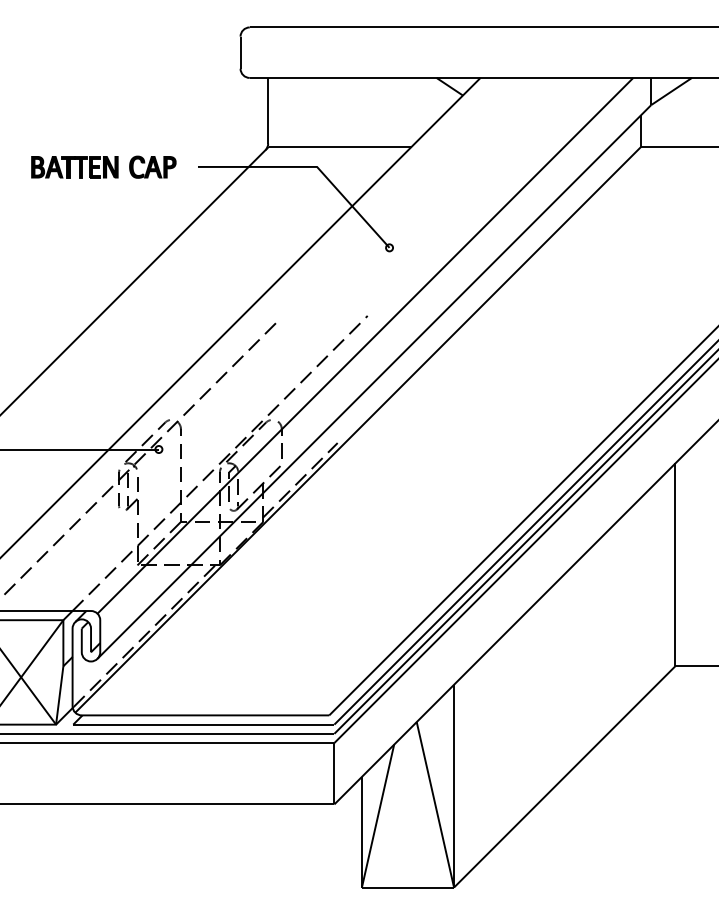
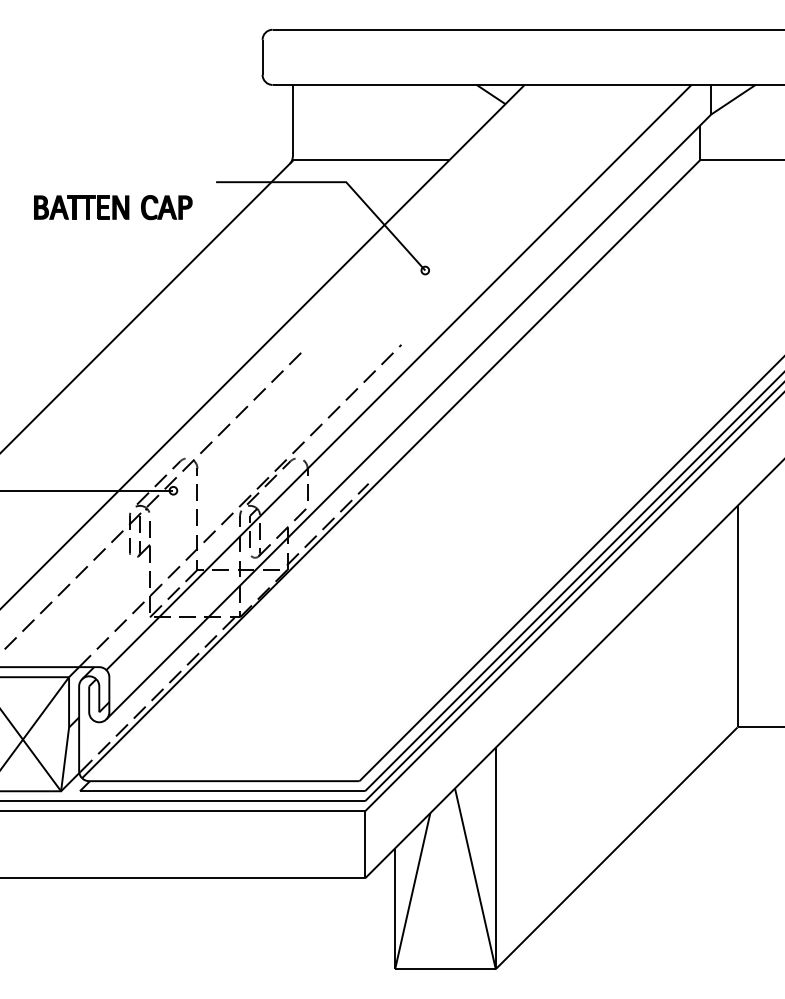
part: (103, 166) -> (112, 206), moved

